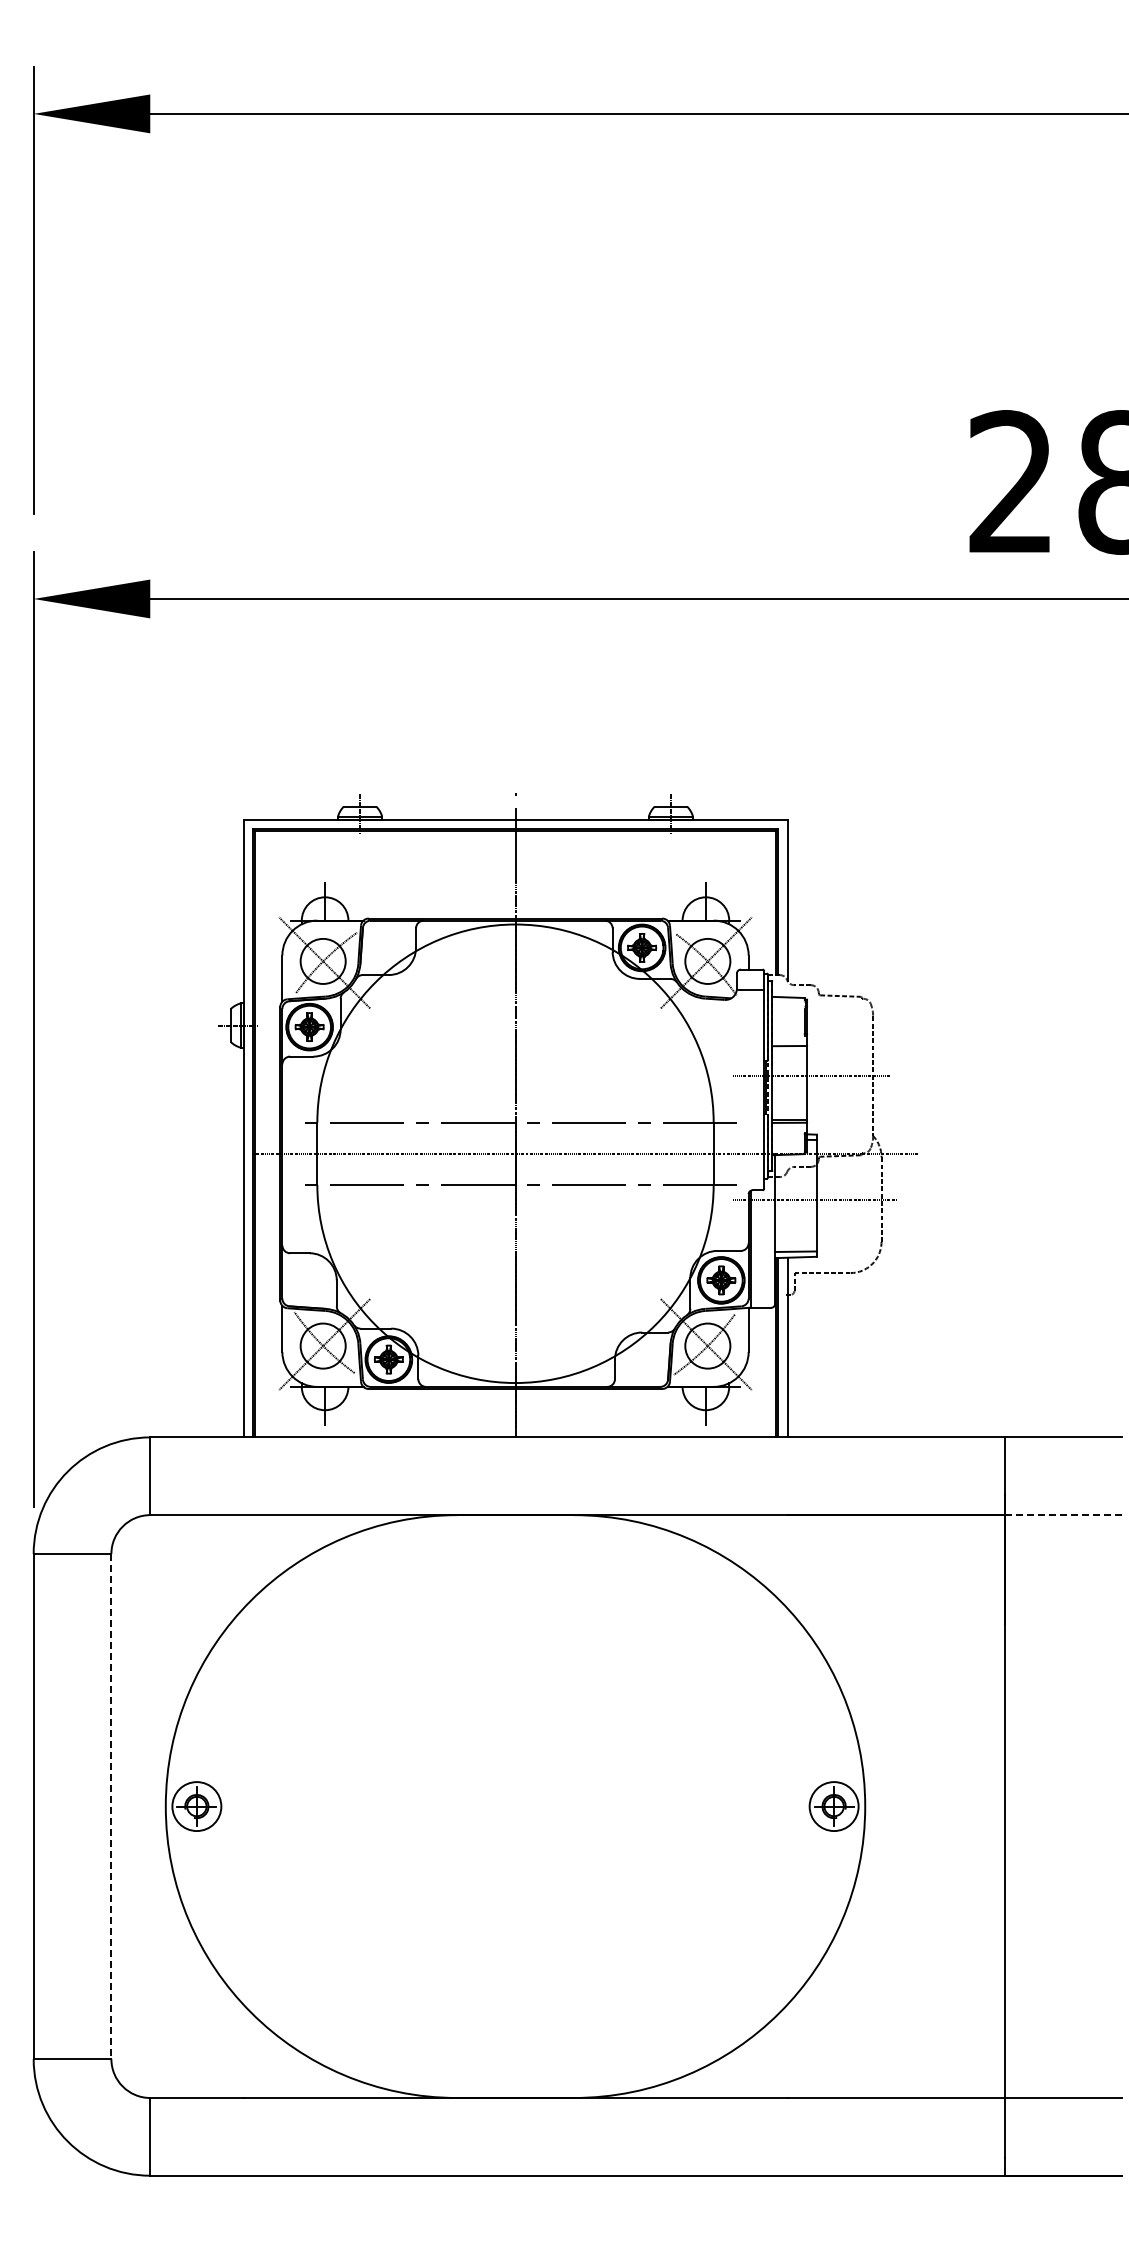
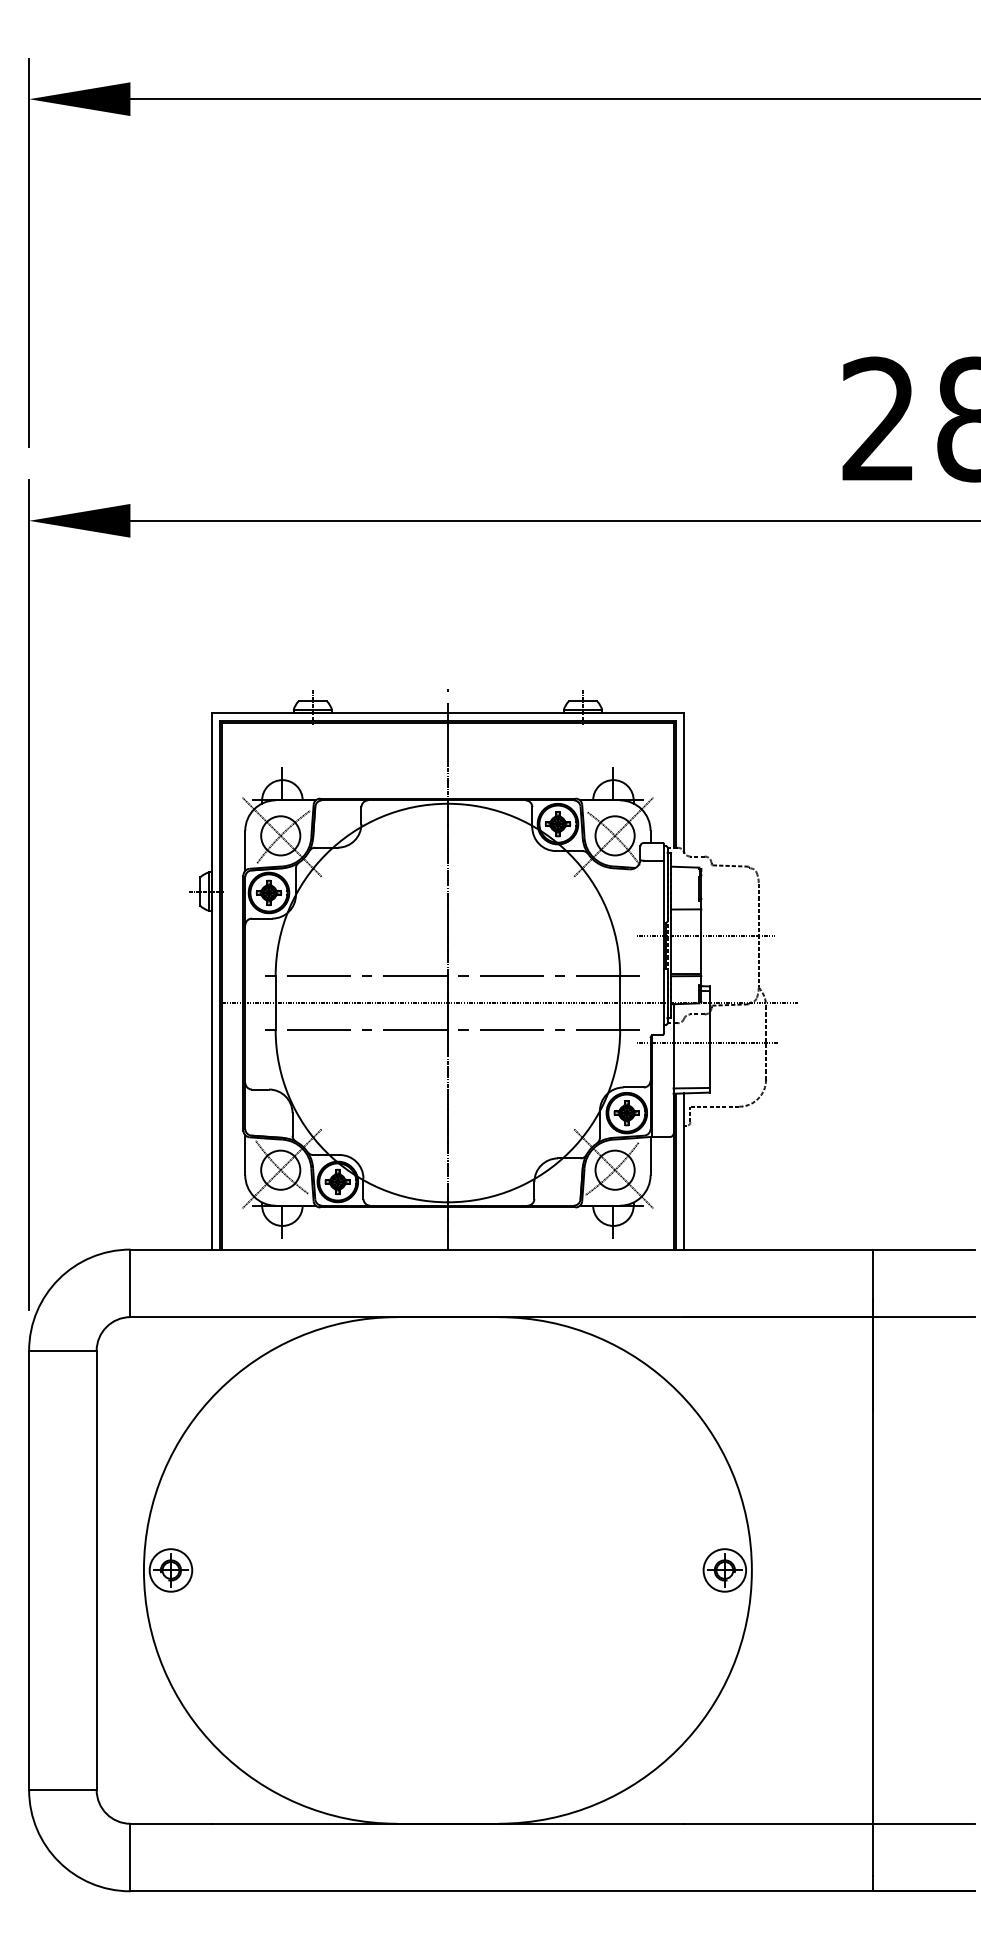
line: (1063, 1515) -> (924, 1317), dashed -> solid
line: (111, 1806) -> (96, 1570), dashed -> solid

